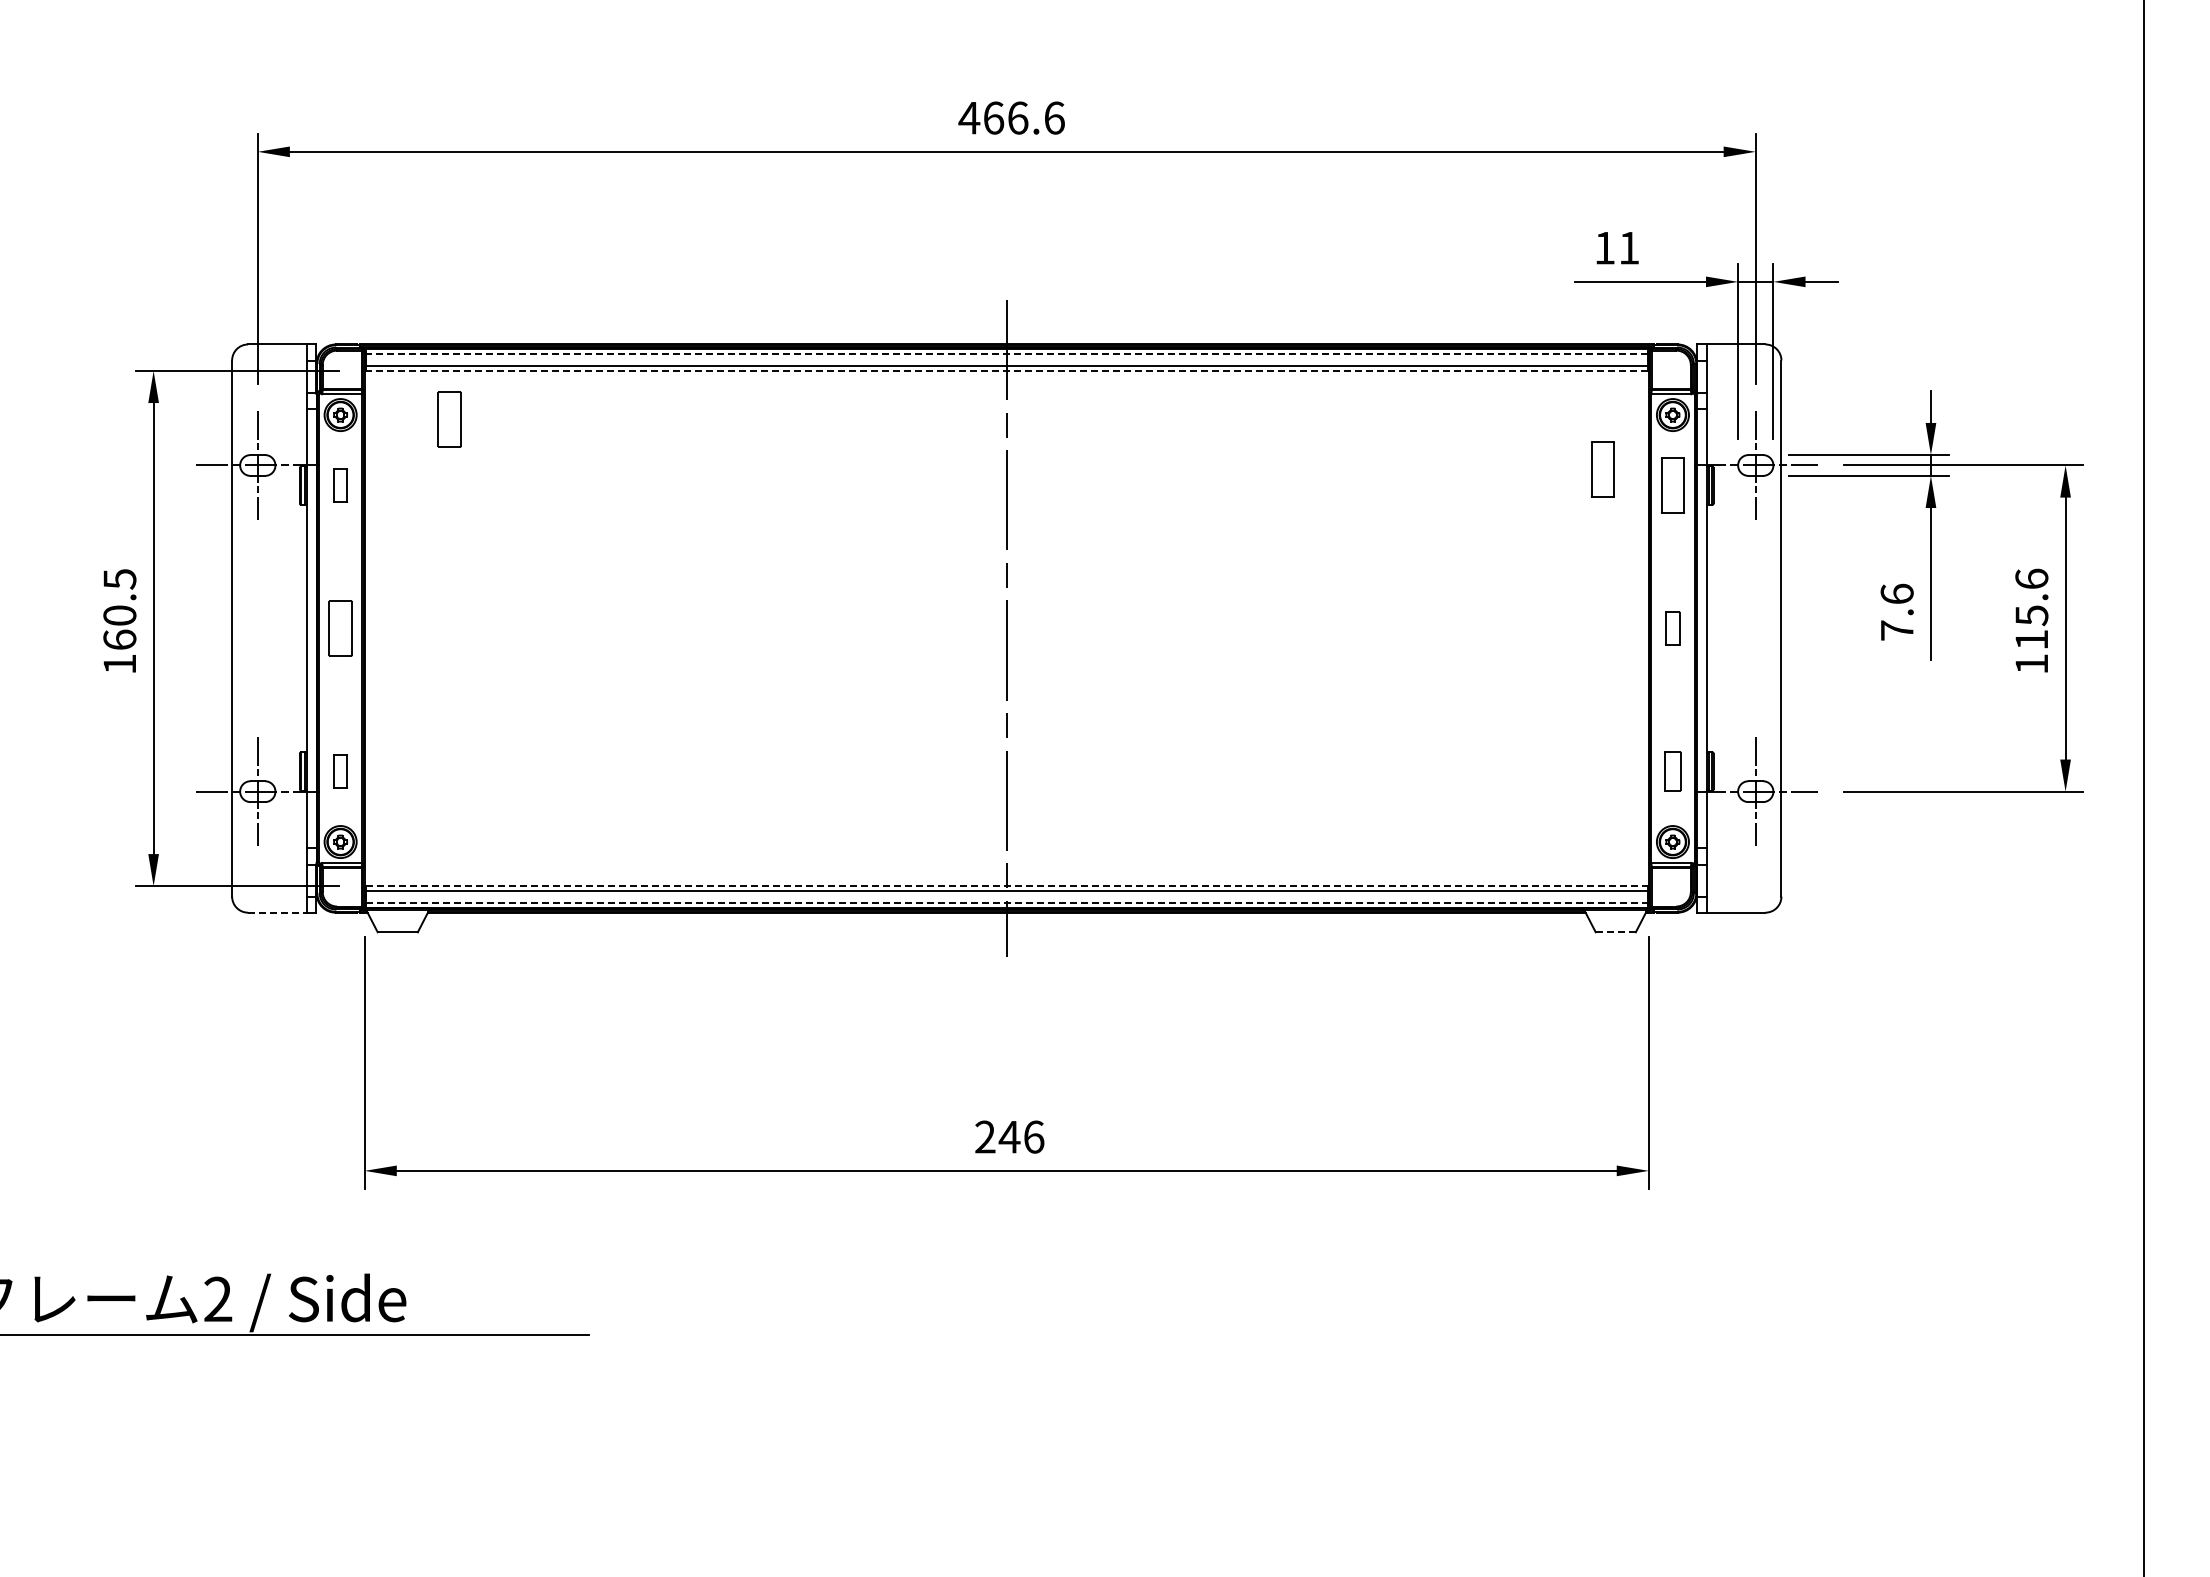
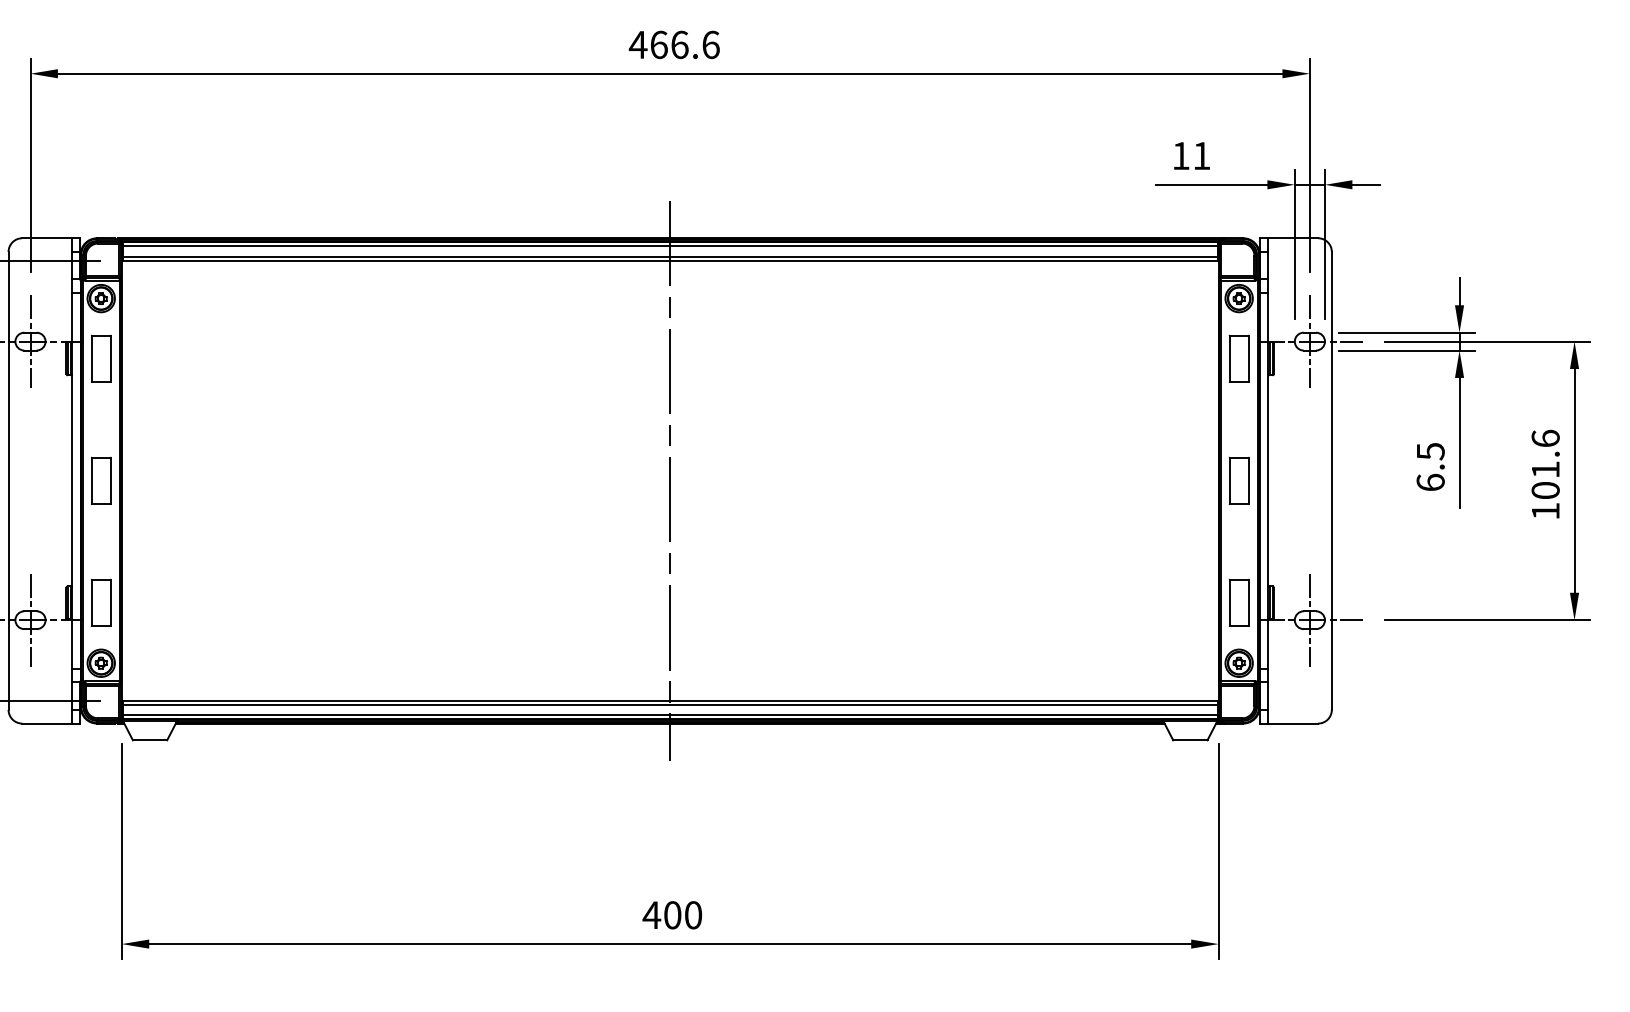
line: (1006, 354) -> (669, 246), dashed -> solid
line: (1006, 370) -> (669, 260), dashed -> solid
part: (449, 419) -> (194, 302), removed
part: (1602, 469) -> (1179, 345), removed
part: (340, 485) -> (101, 358), size x1.67
text: (1896, 611) -> (1430, 466), 7.6 -> 6.5
text: (2031, 627) -> (1545, 480), 115.6 -> 101.6
part: (1672, 628) -> (1238, 480), size x1.67
part: (340, 771) -> (101, 602), size x1.67
part: (1672, 771) -> (1238, 602), size x1.43
line: (1007, 886) -> (670, 701), dashed -> solid
line: (1007, 903) -> (670, 715), dashed -> solid
line: (277, 912) -> (47, 723), dashed -> solid
line: (1616, 932) -> (1190, 740), dashed -> solid
text: (1009, 1136) -> (672, 914), 246 -> 400

